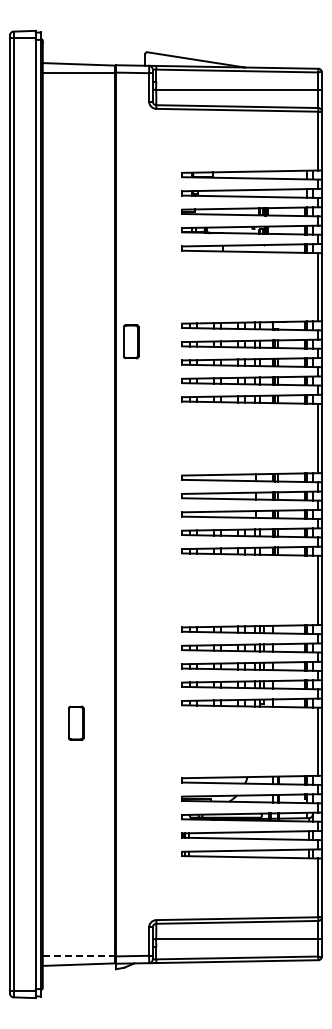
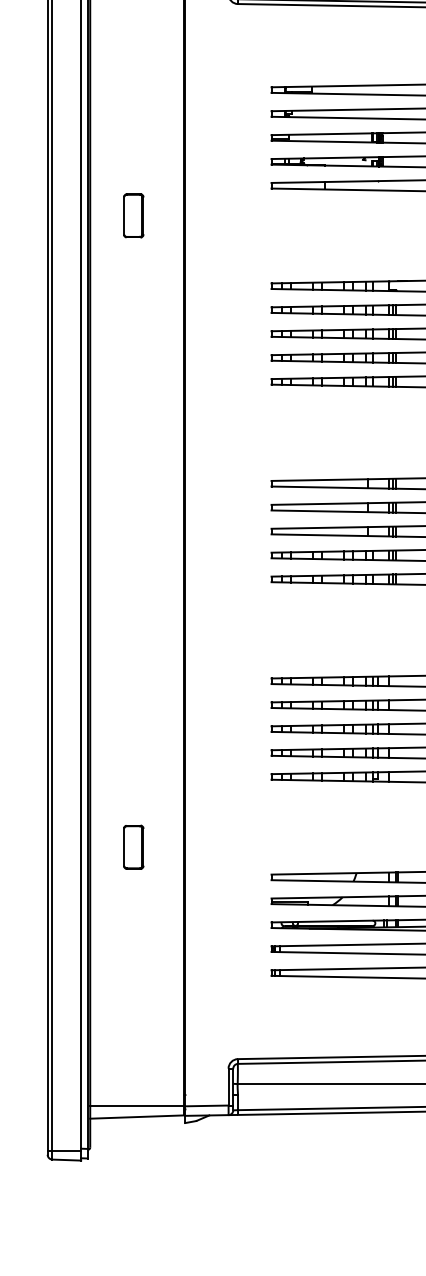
part: (131, 341) -> (134, 215), moved
part: (76, 722) -> (134, 846), moved
line: (79, 955) -> (137, 1105), dashed -> solid

